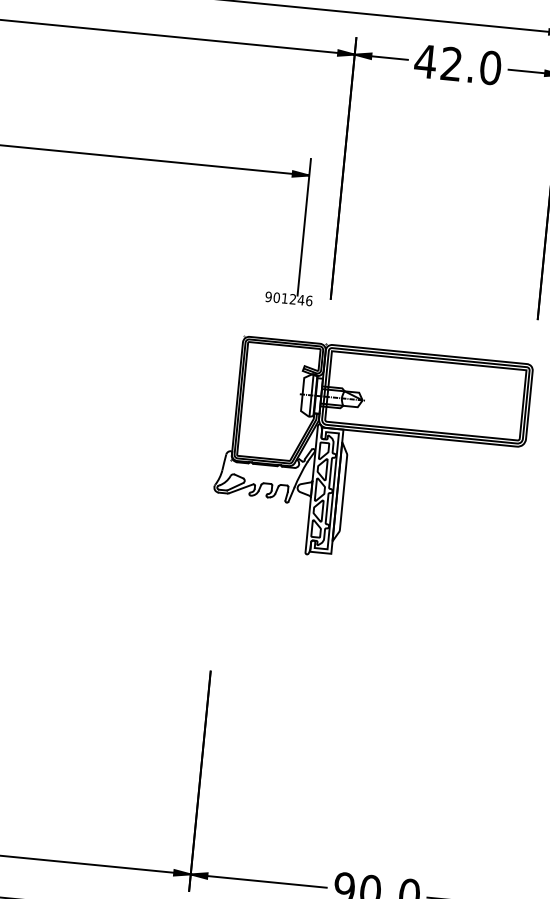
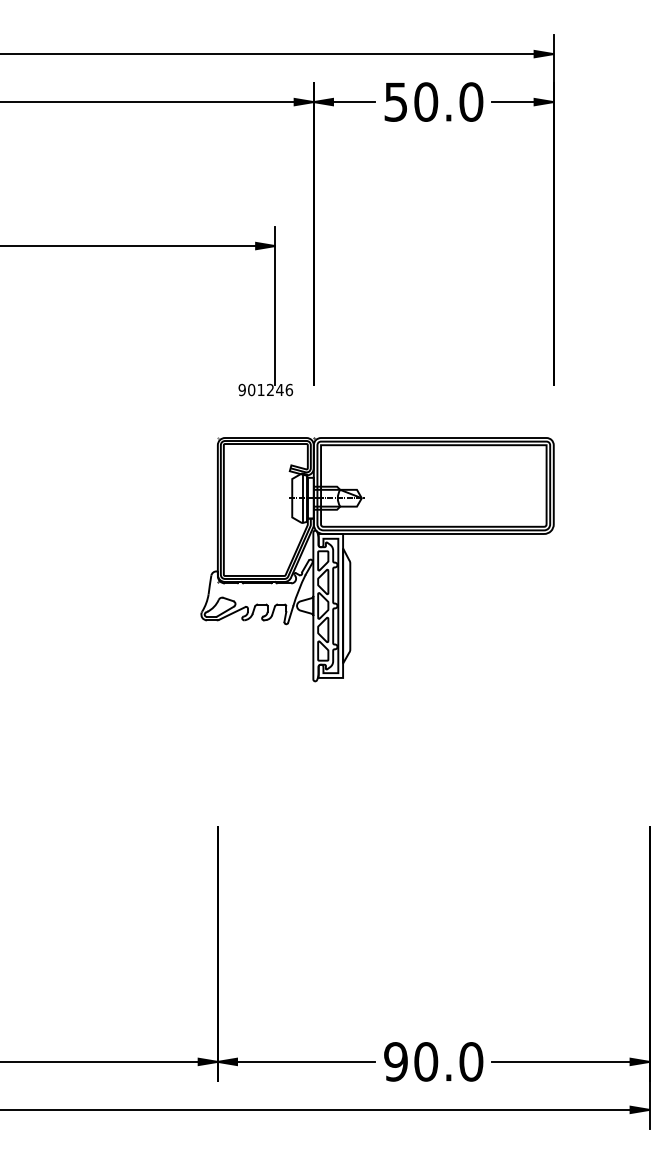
text: (438, 62) -> (410, 101), 42.0 -> 50.0

